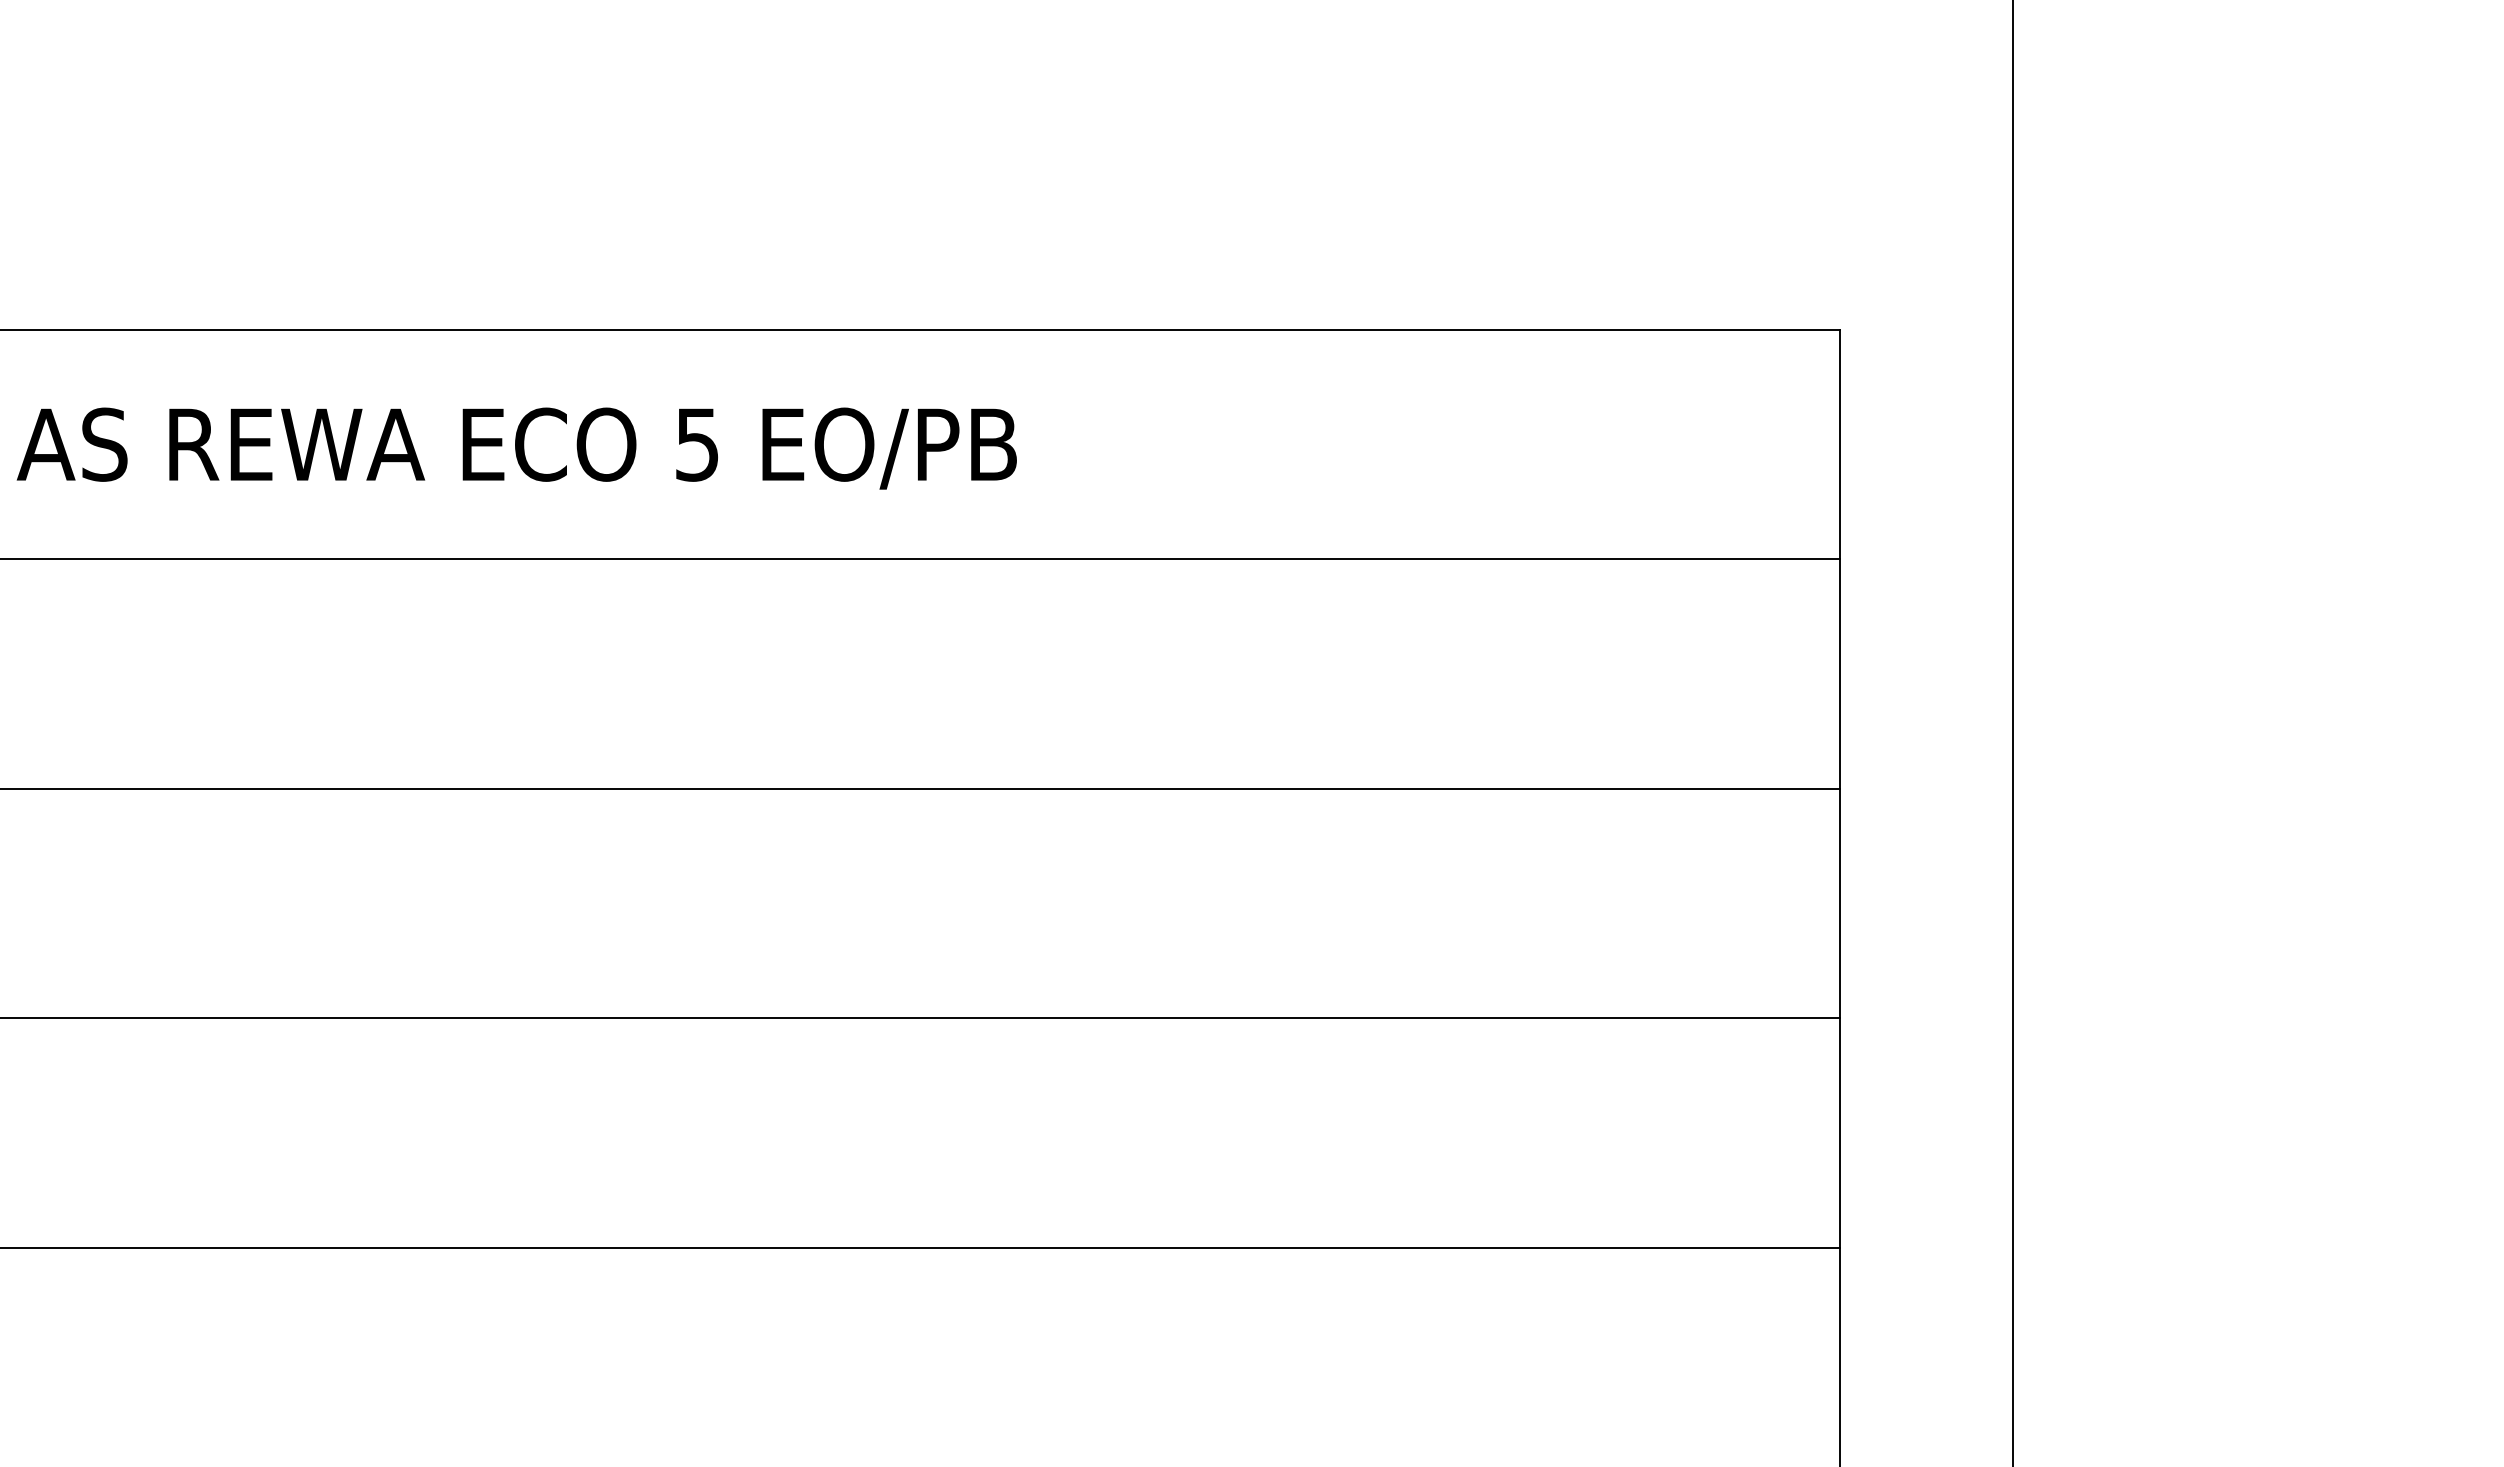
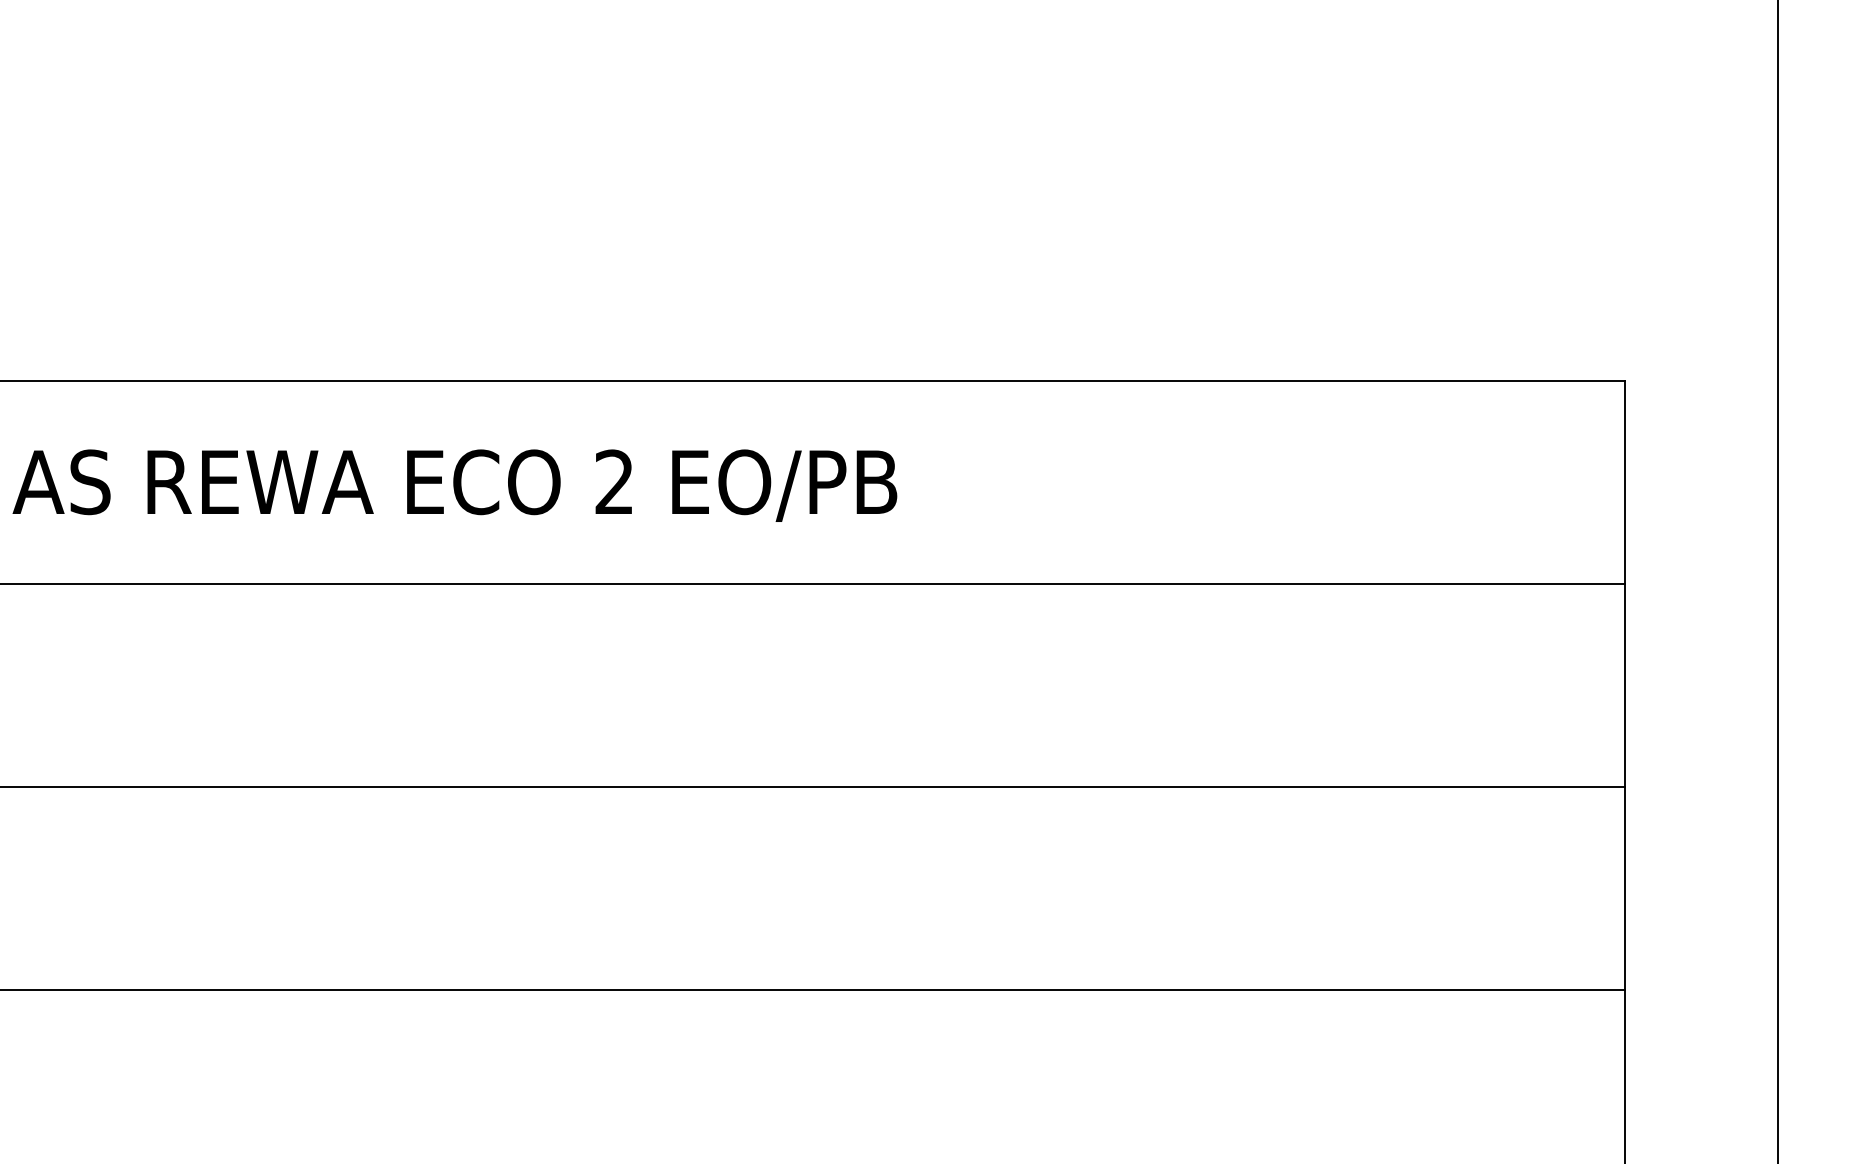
text: (696, 444) -> (613, 482), 5 -> 2

